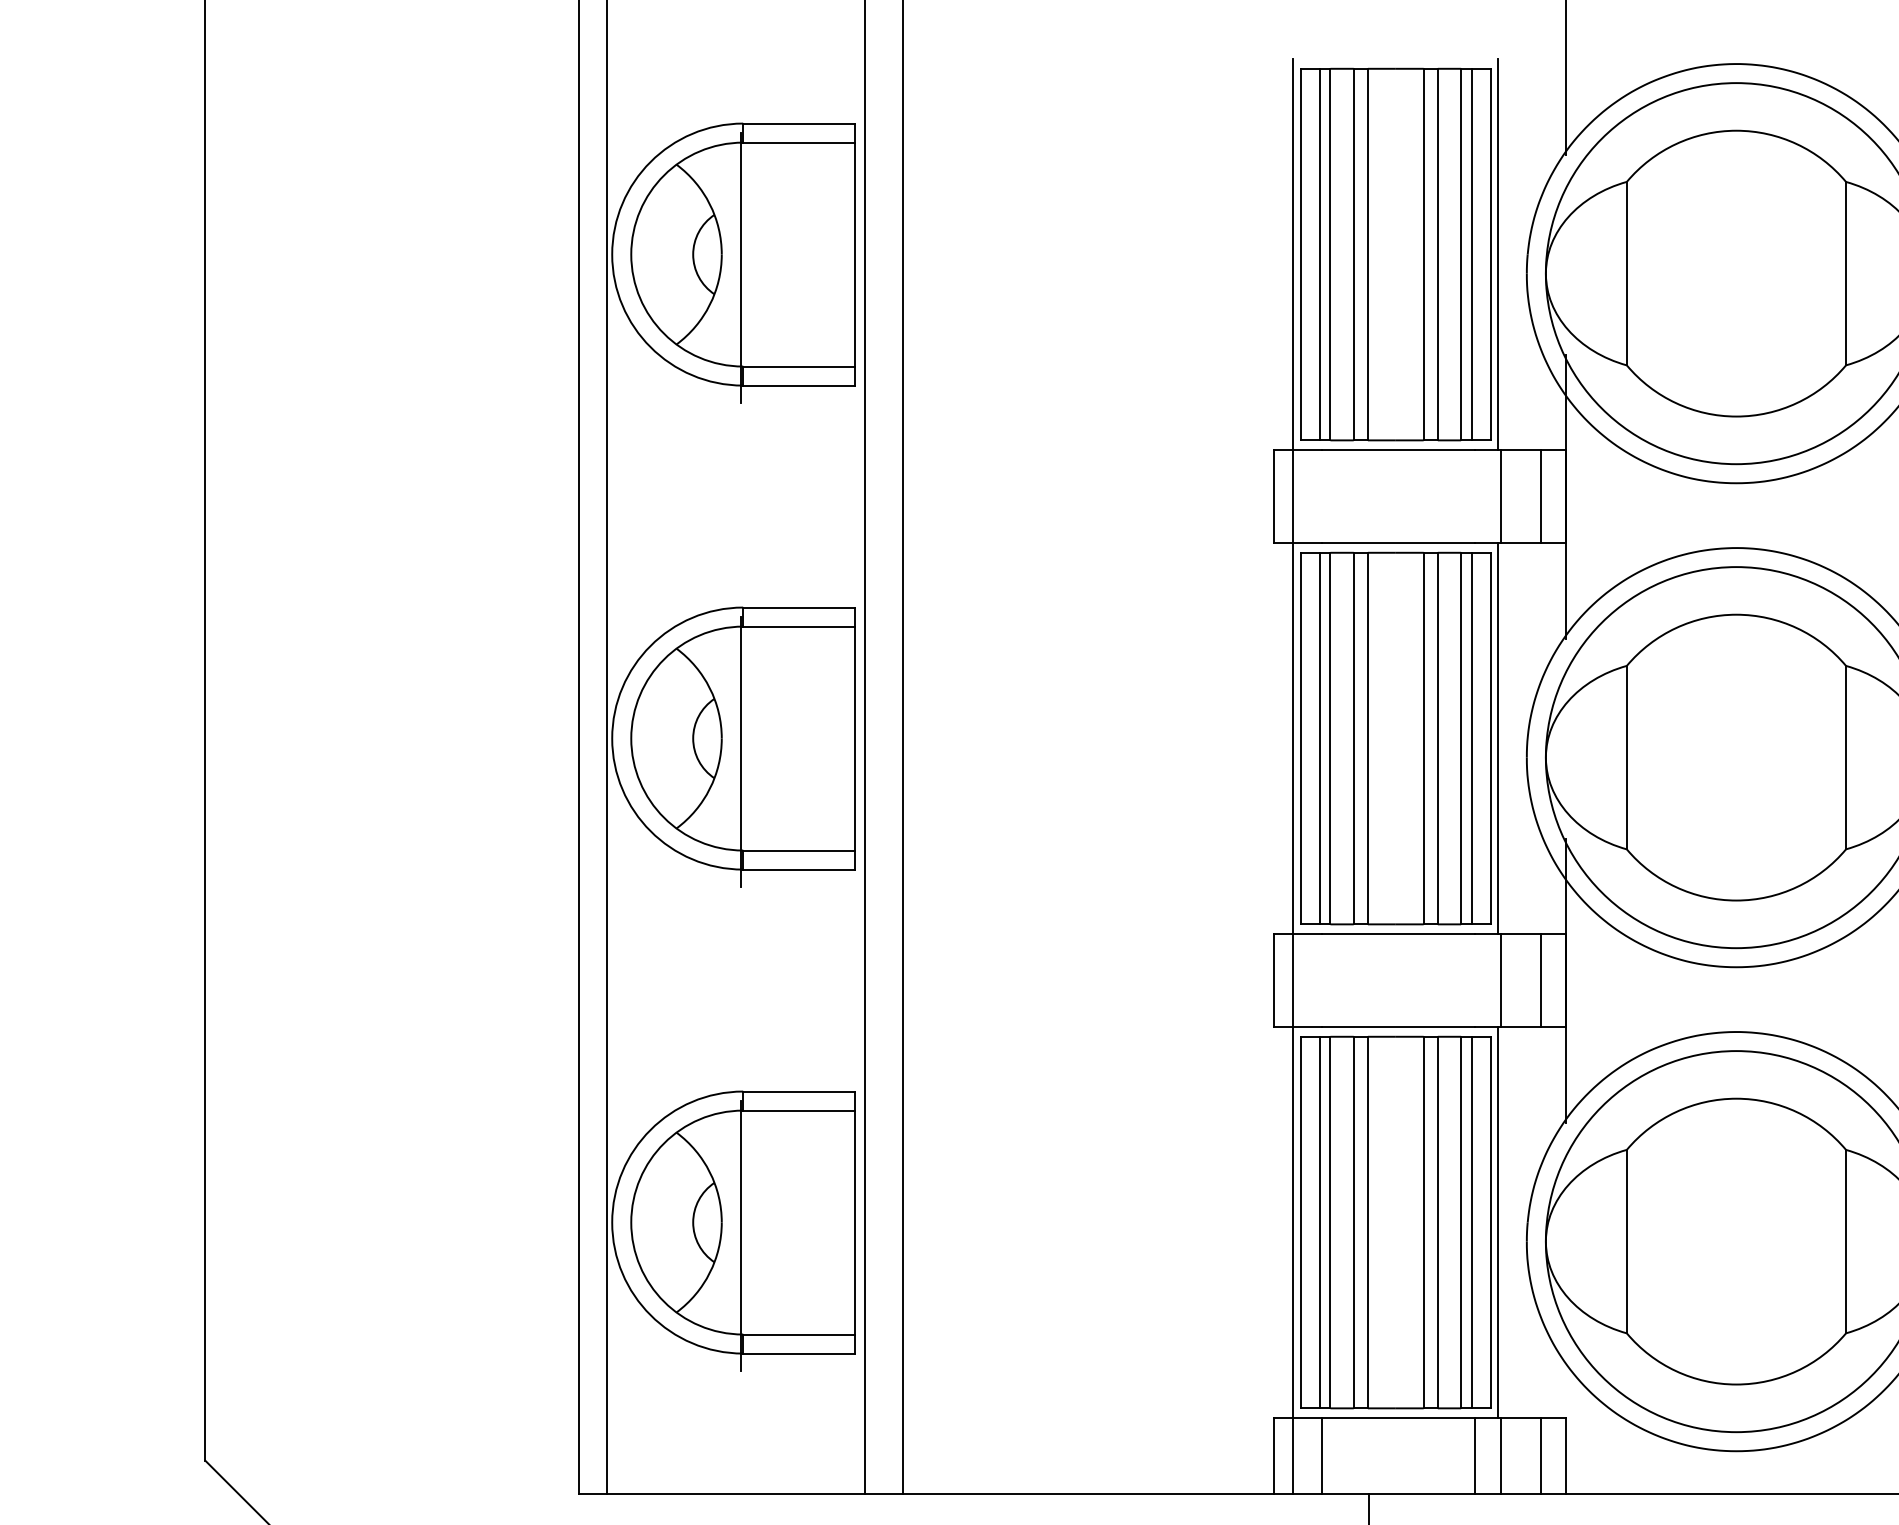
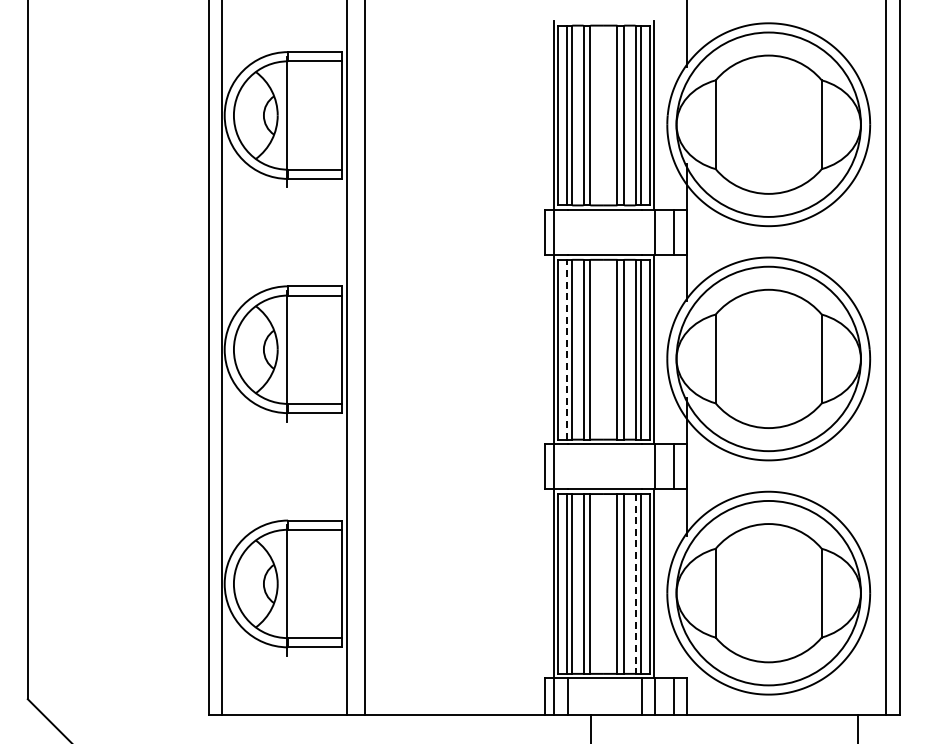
line: (1320, 738) -> (567, 349), solid -> dashed
line: (1461, 1221) -> (635, 583), solid -> dashed

